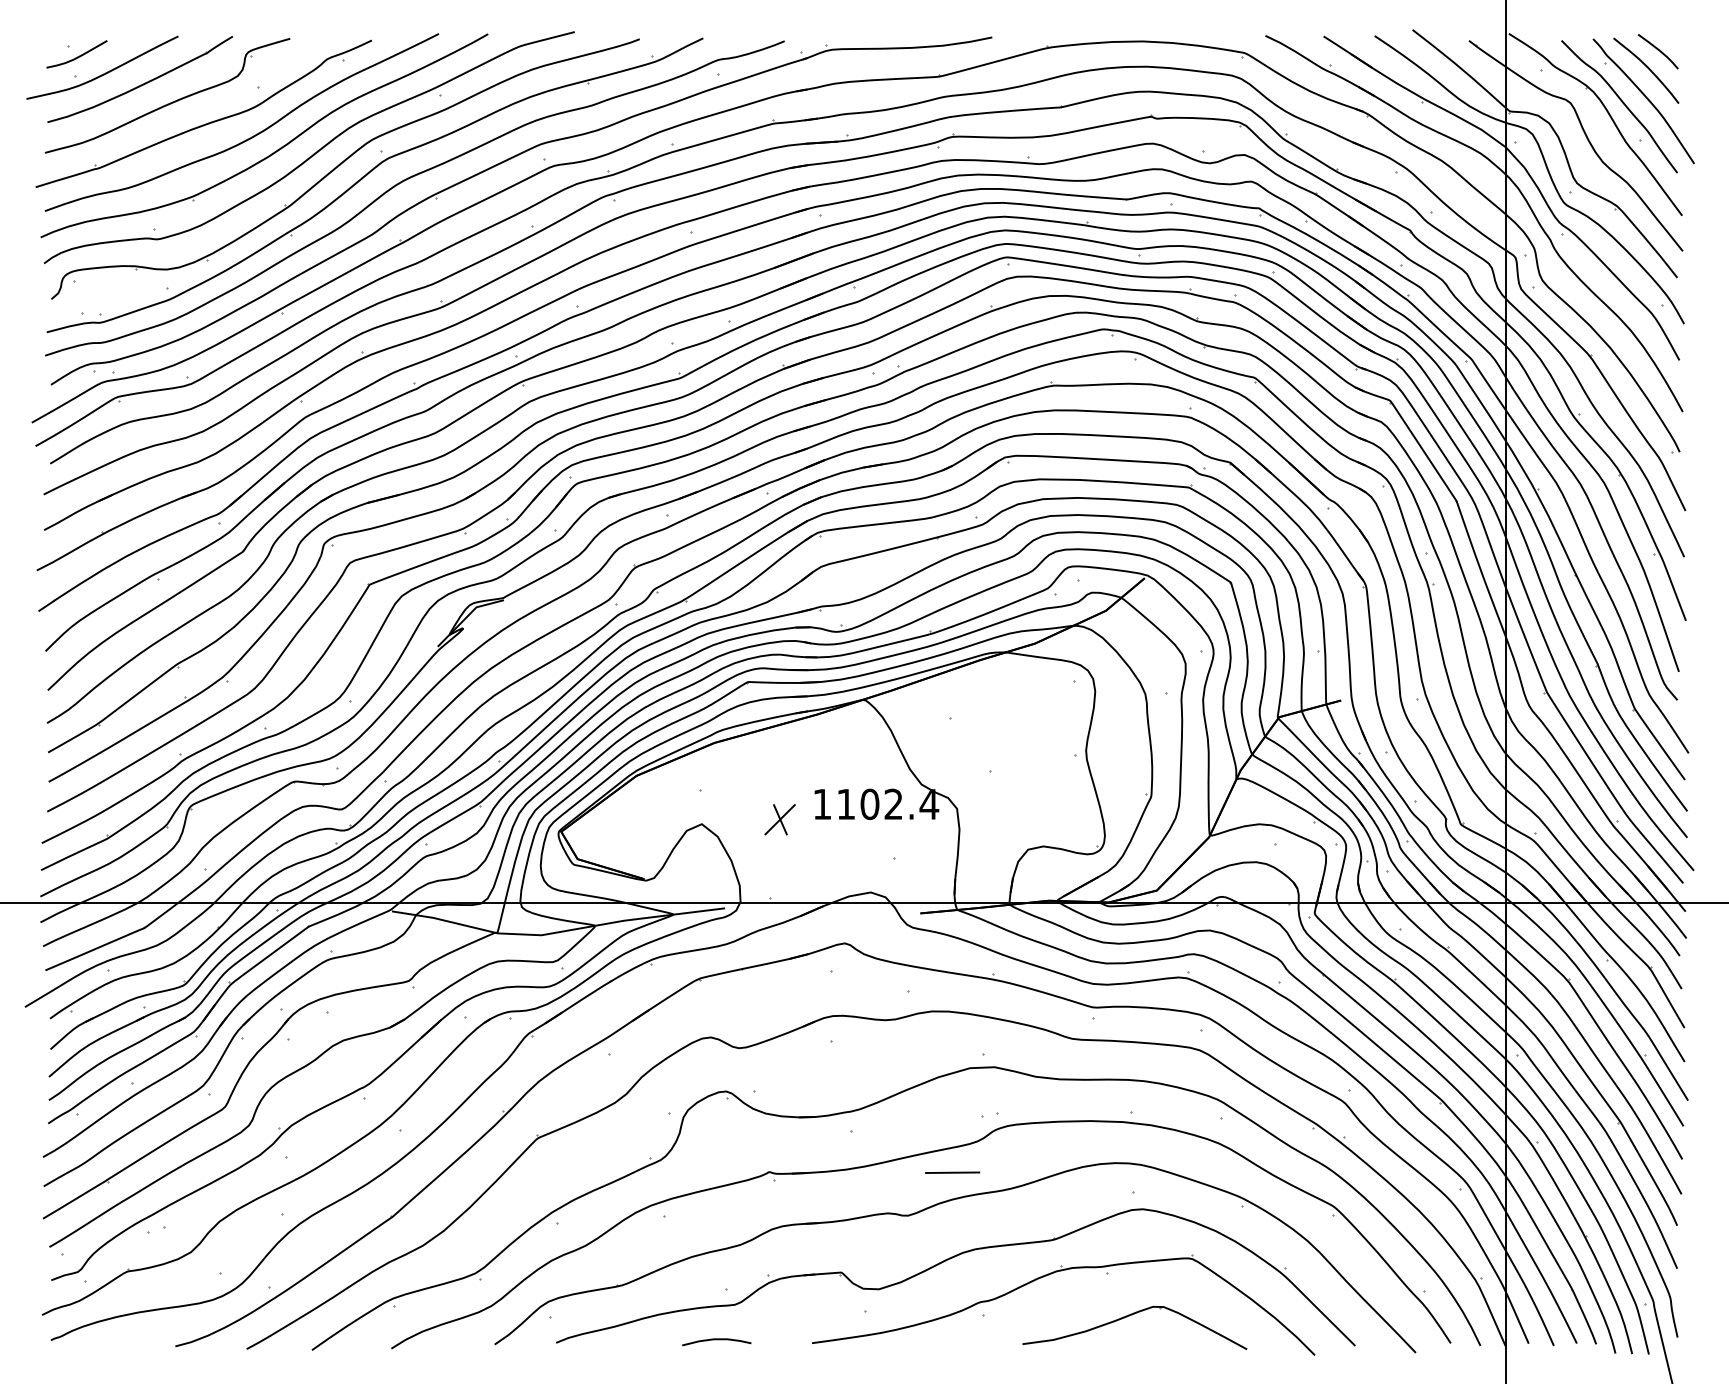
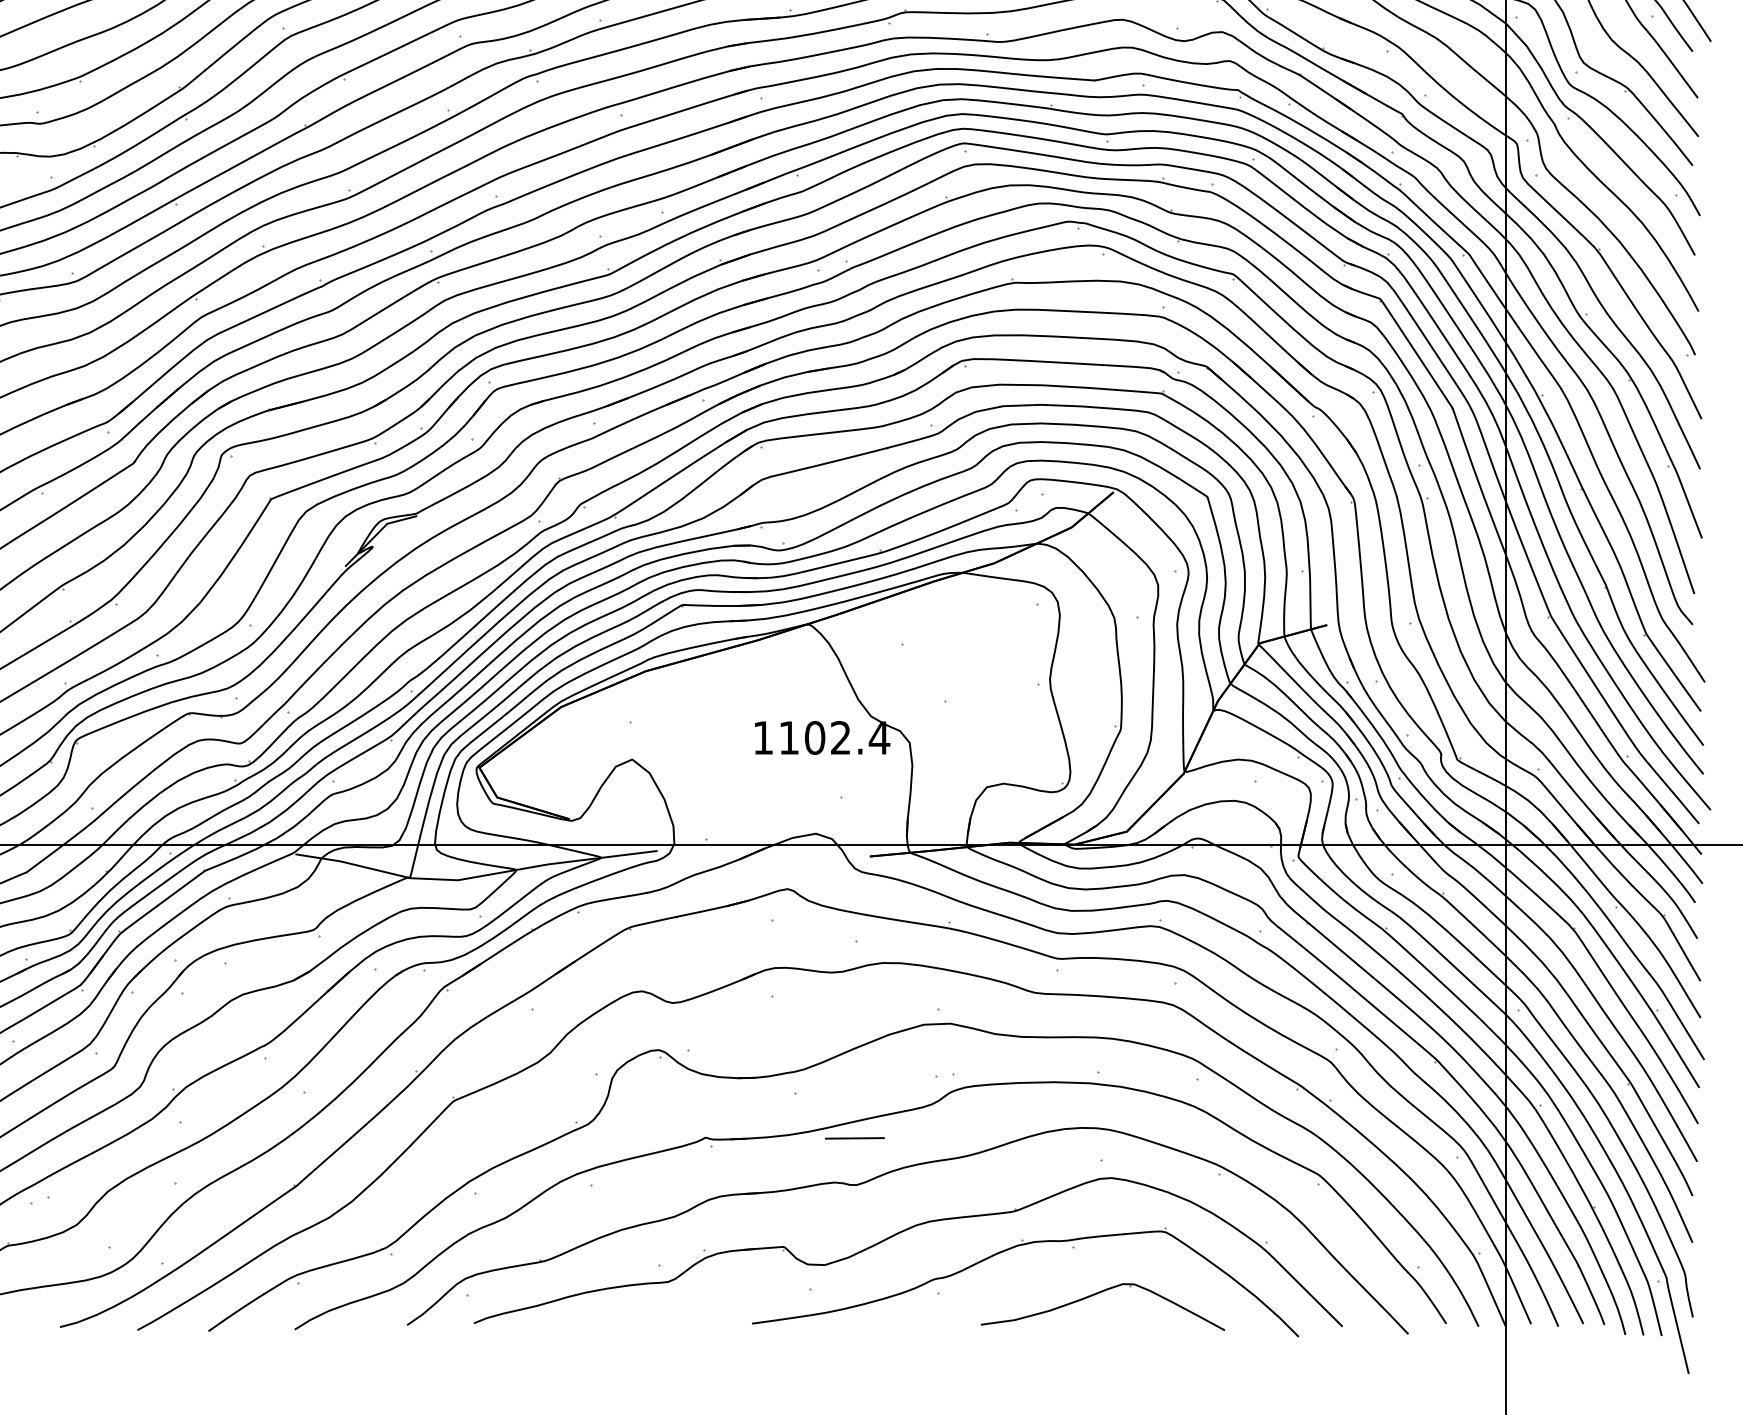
part: (779, 819) -> (716, 754), removed
line: (952, 1172) -> (854, 1138), moved
curve: (716, 1340) -> (648, 1320), removed

